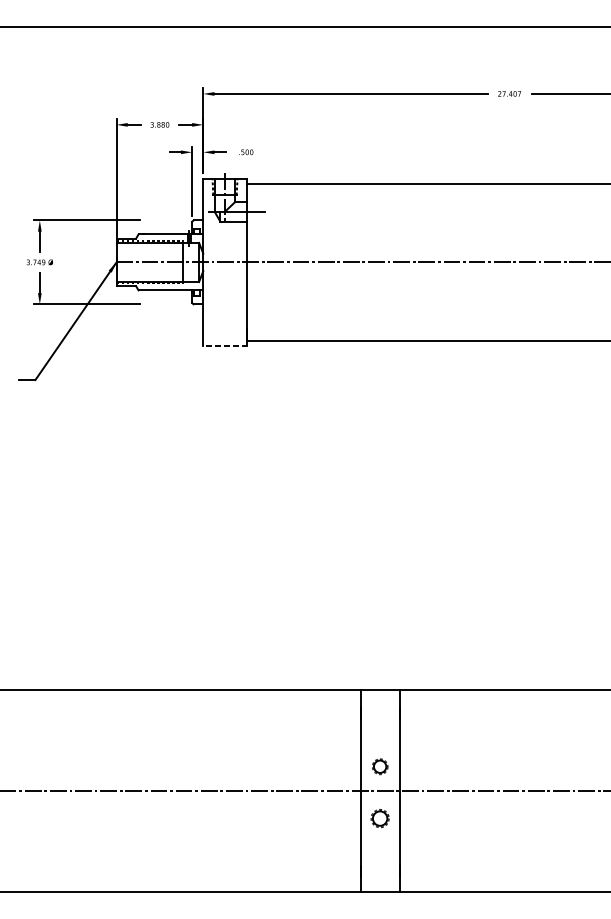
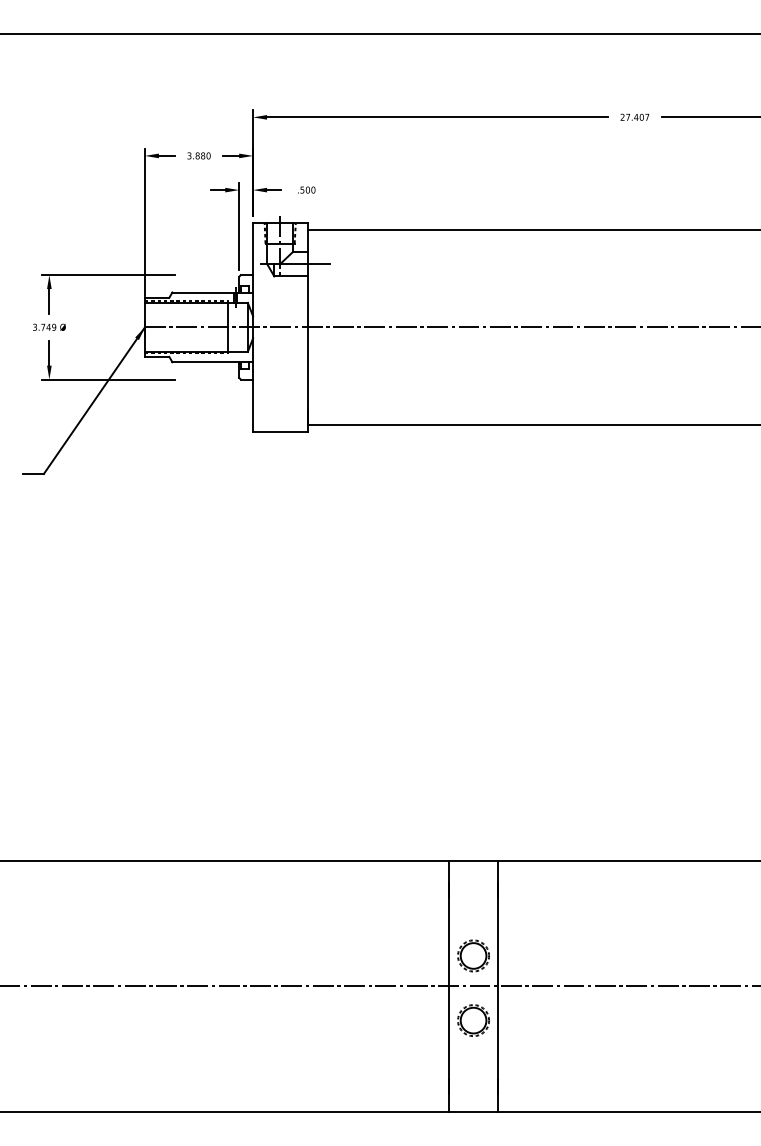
line: (225, 345) -> (280, 431), dashed -> solid
part: (380, 766) -> (473, 955), size x1.67
part: (380, 818) -> (473, 1020), size x1.43

